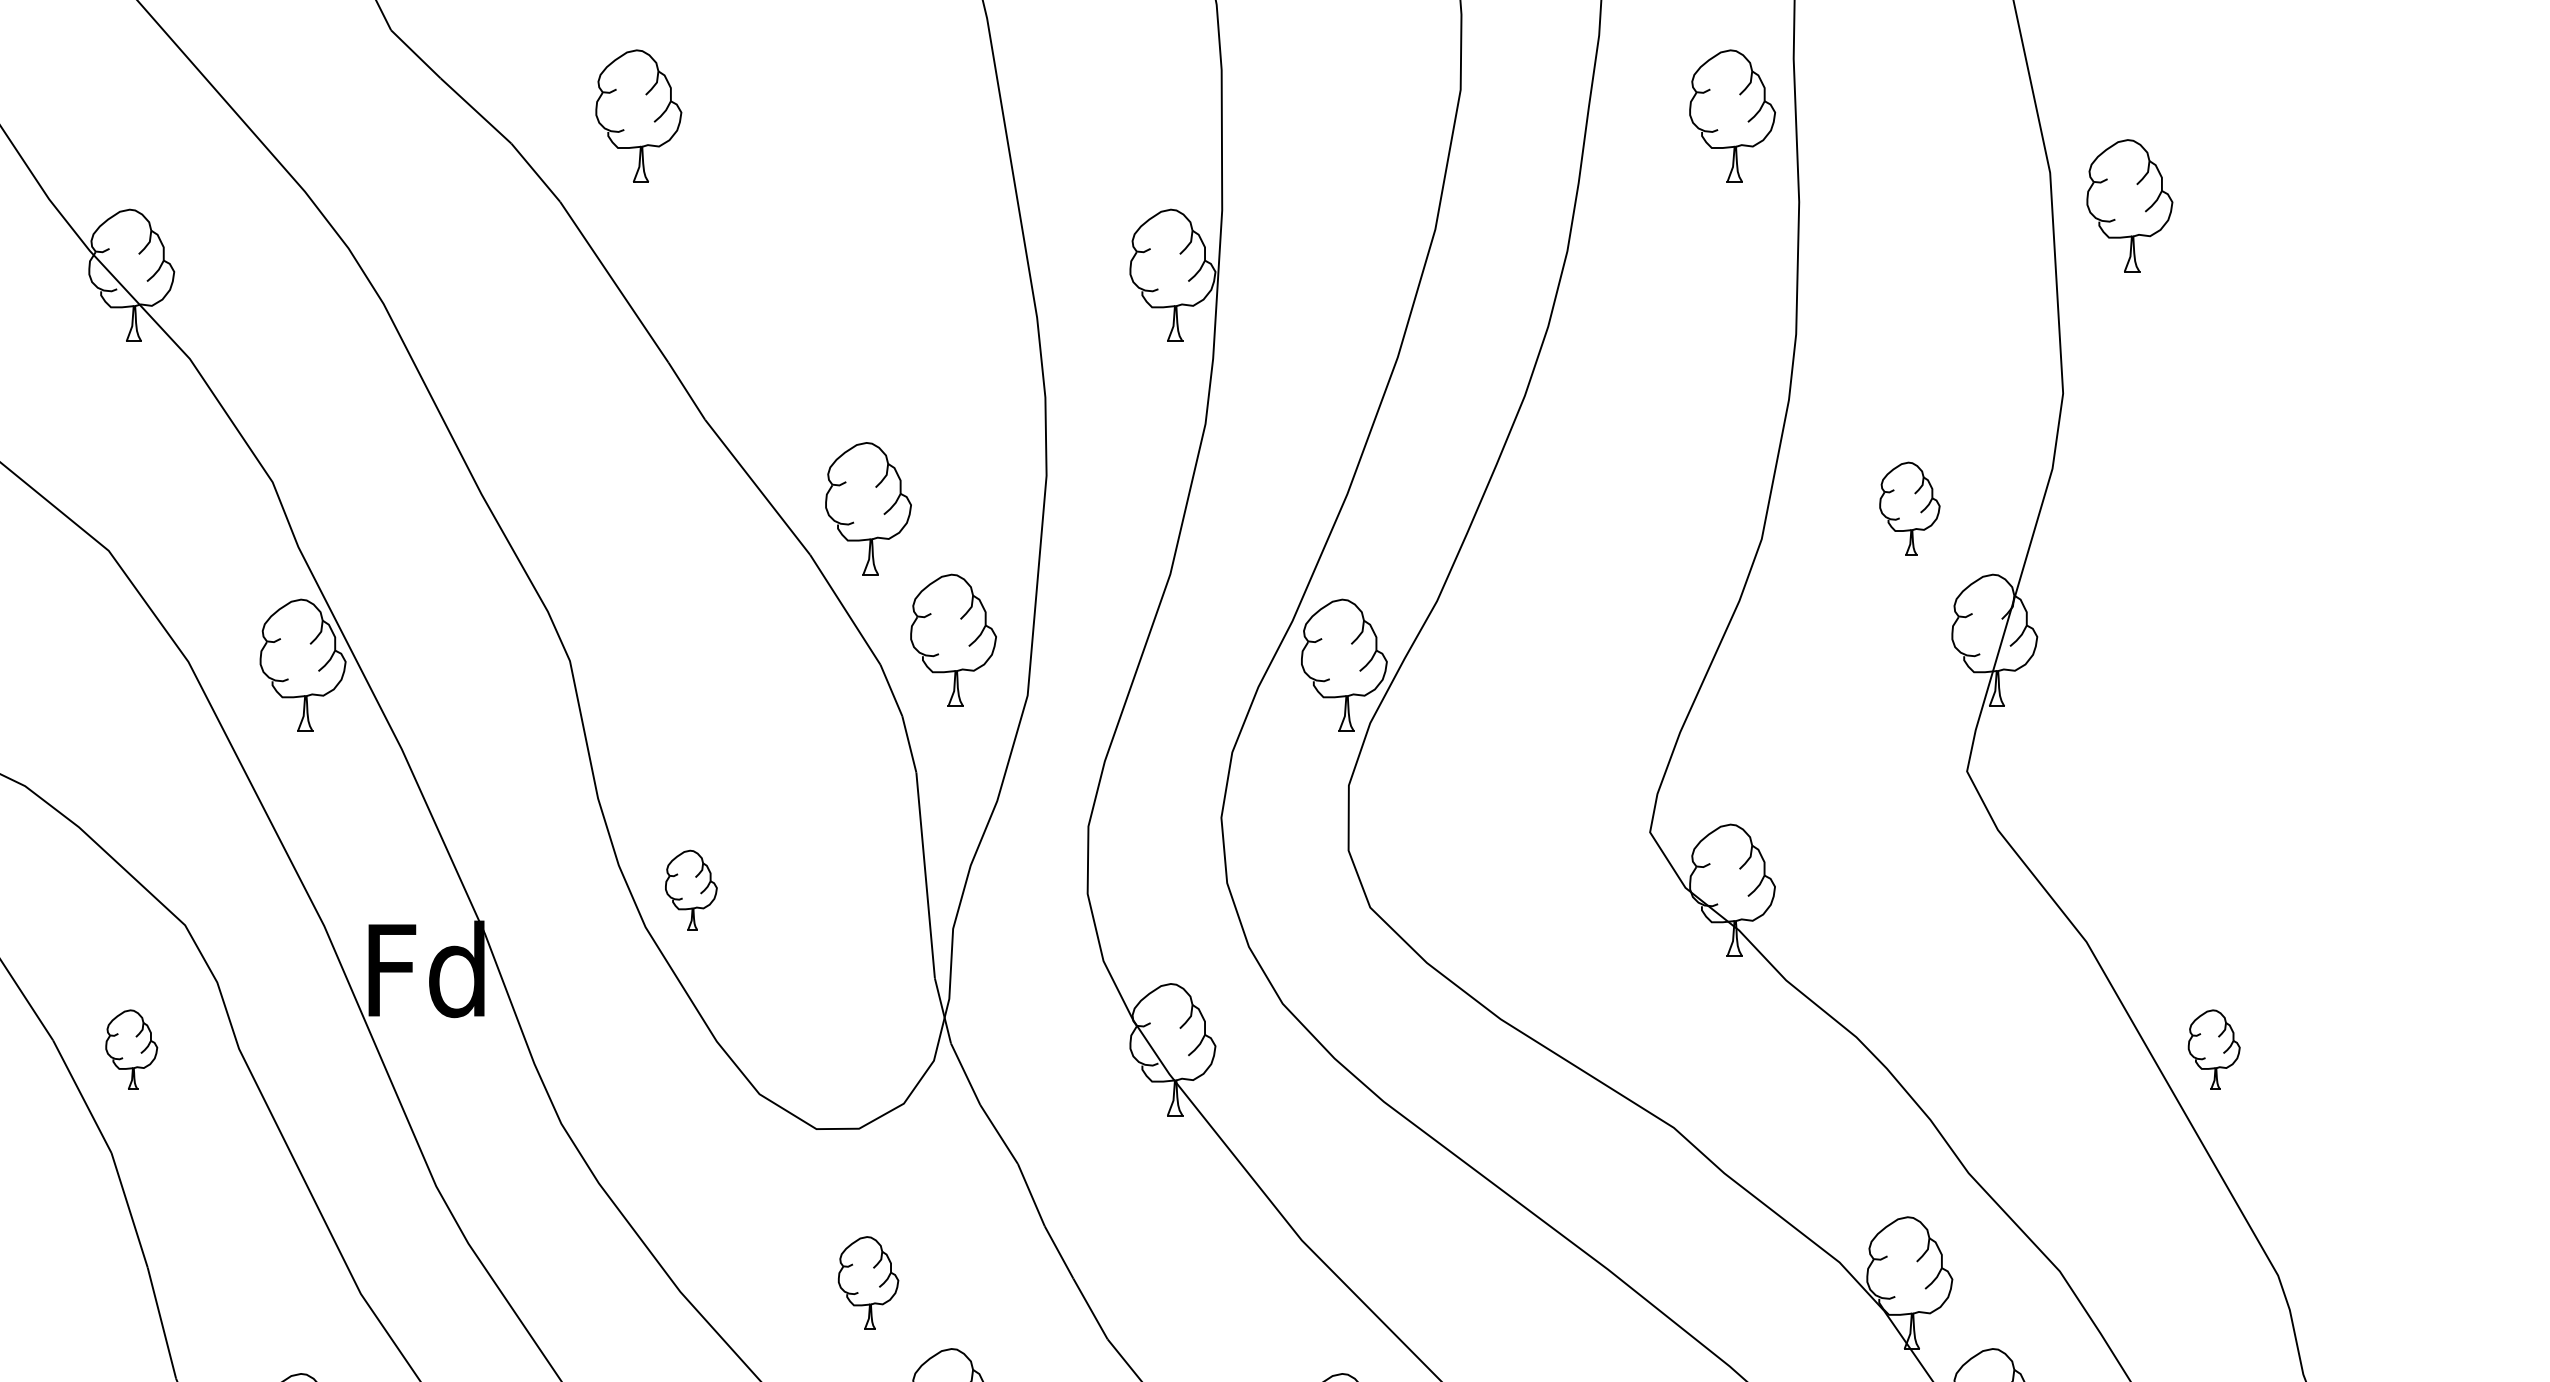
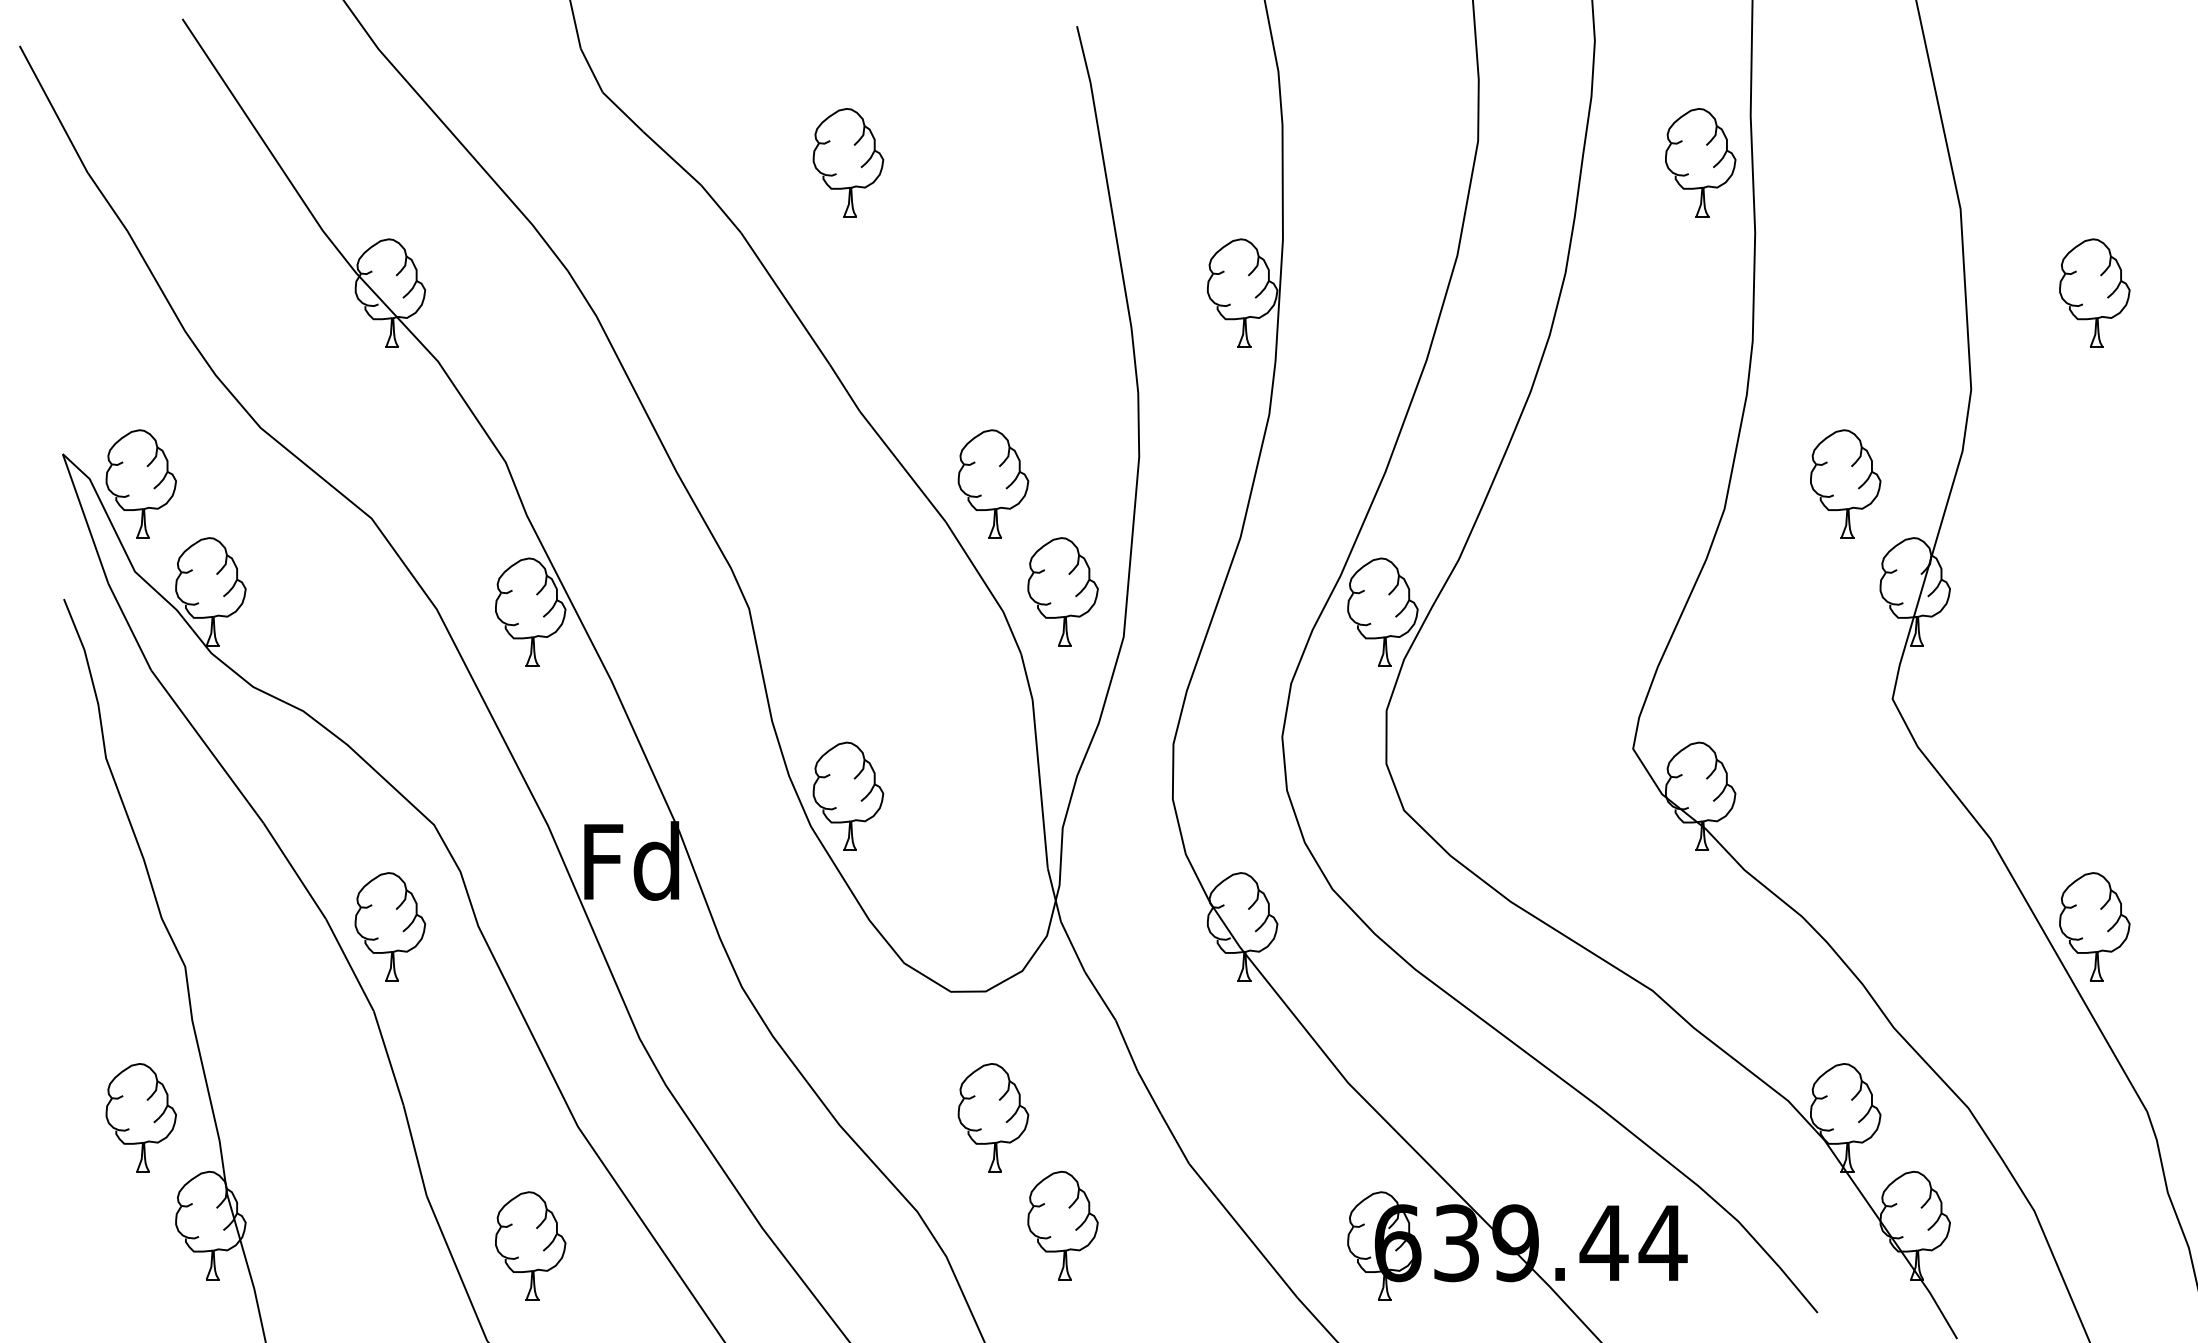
part: (638, 115) -> (848, 162), moved
part: (2129, 205) -> (2094, 292), moved
part: (1909, 508) -> (1845, 483), size x1.43
part: (691, 889) -> (848, 795), size x1.67
part: (131, 1049) -> (390, 926), size x1.67
part: (2213, 1049) -> (2094, 926), size x1.67
part: (868, 1282) -> (993, 1117), size x1.43

